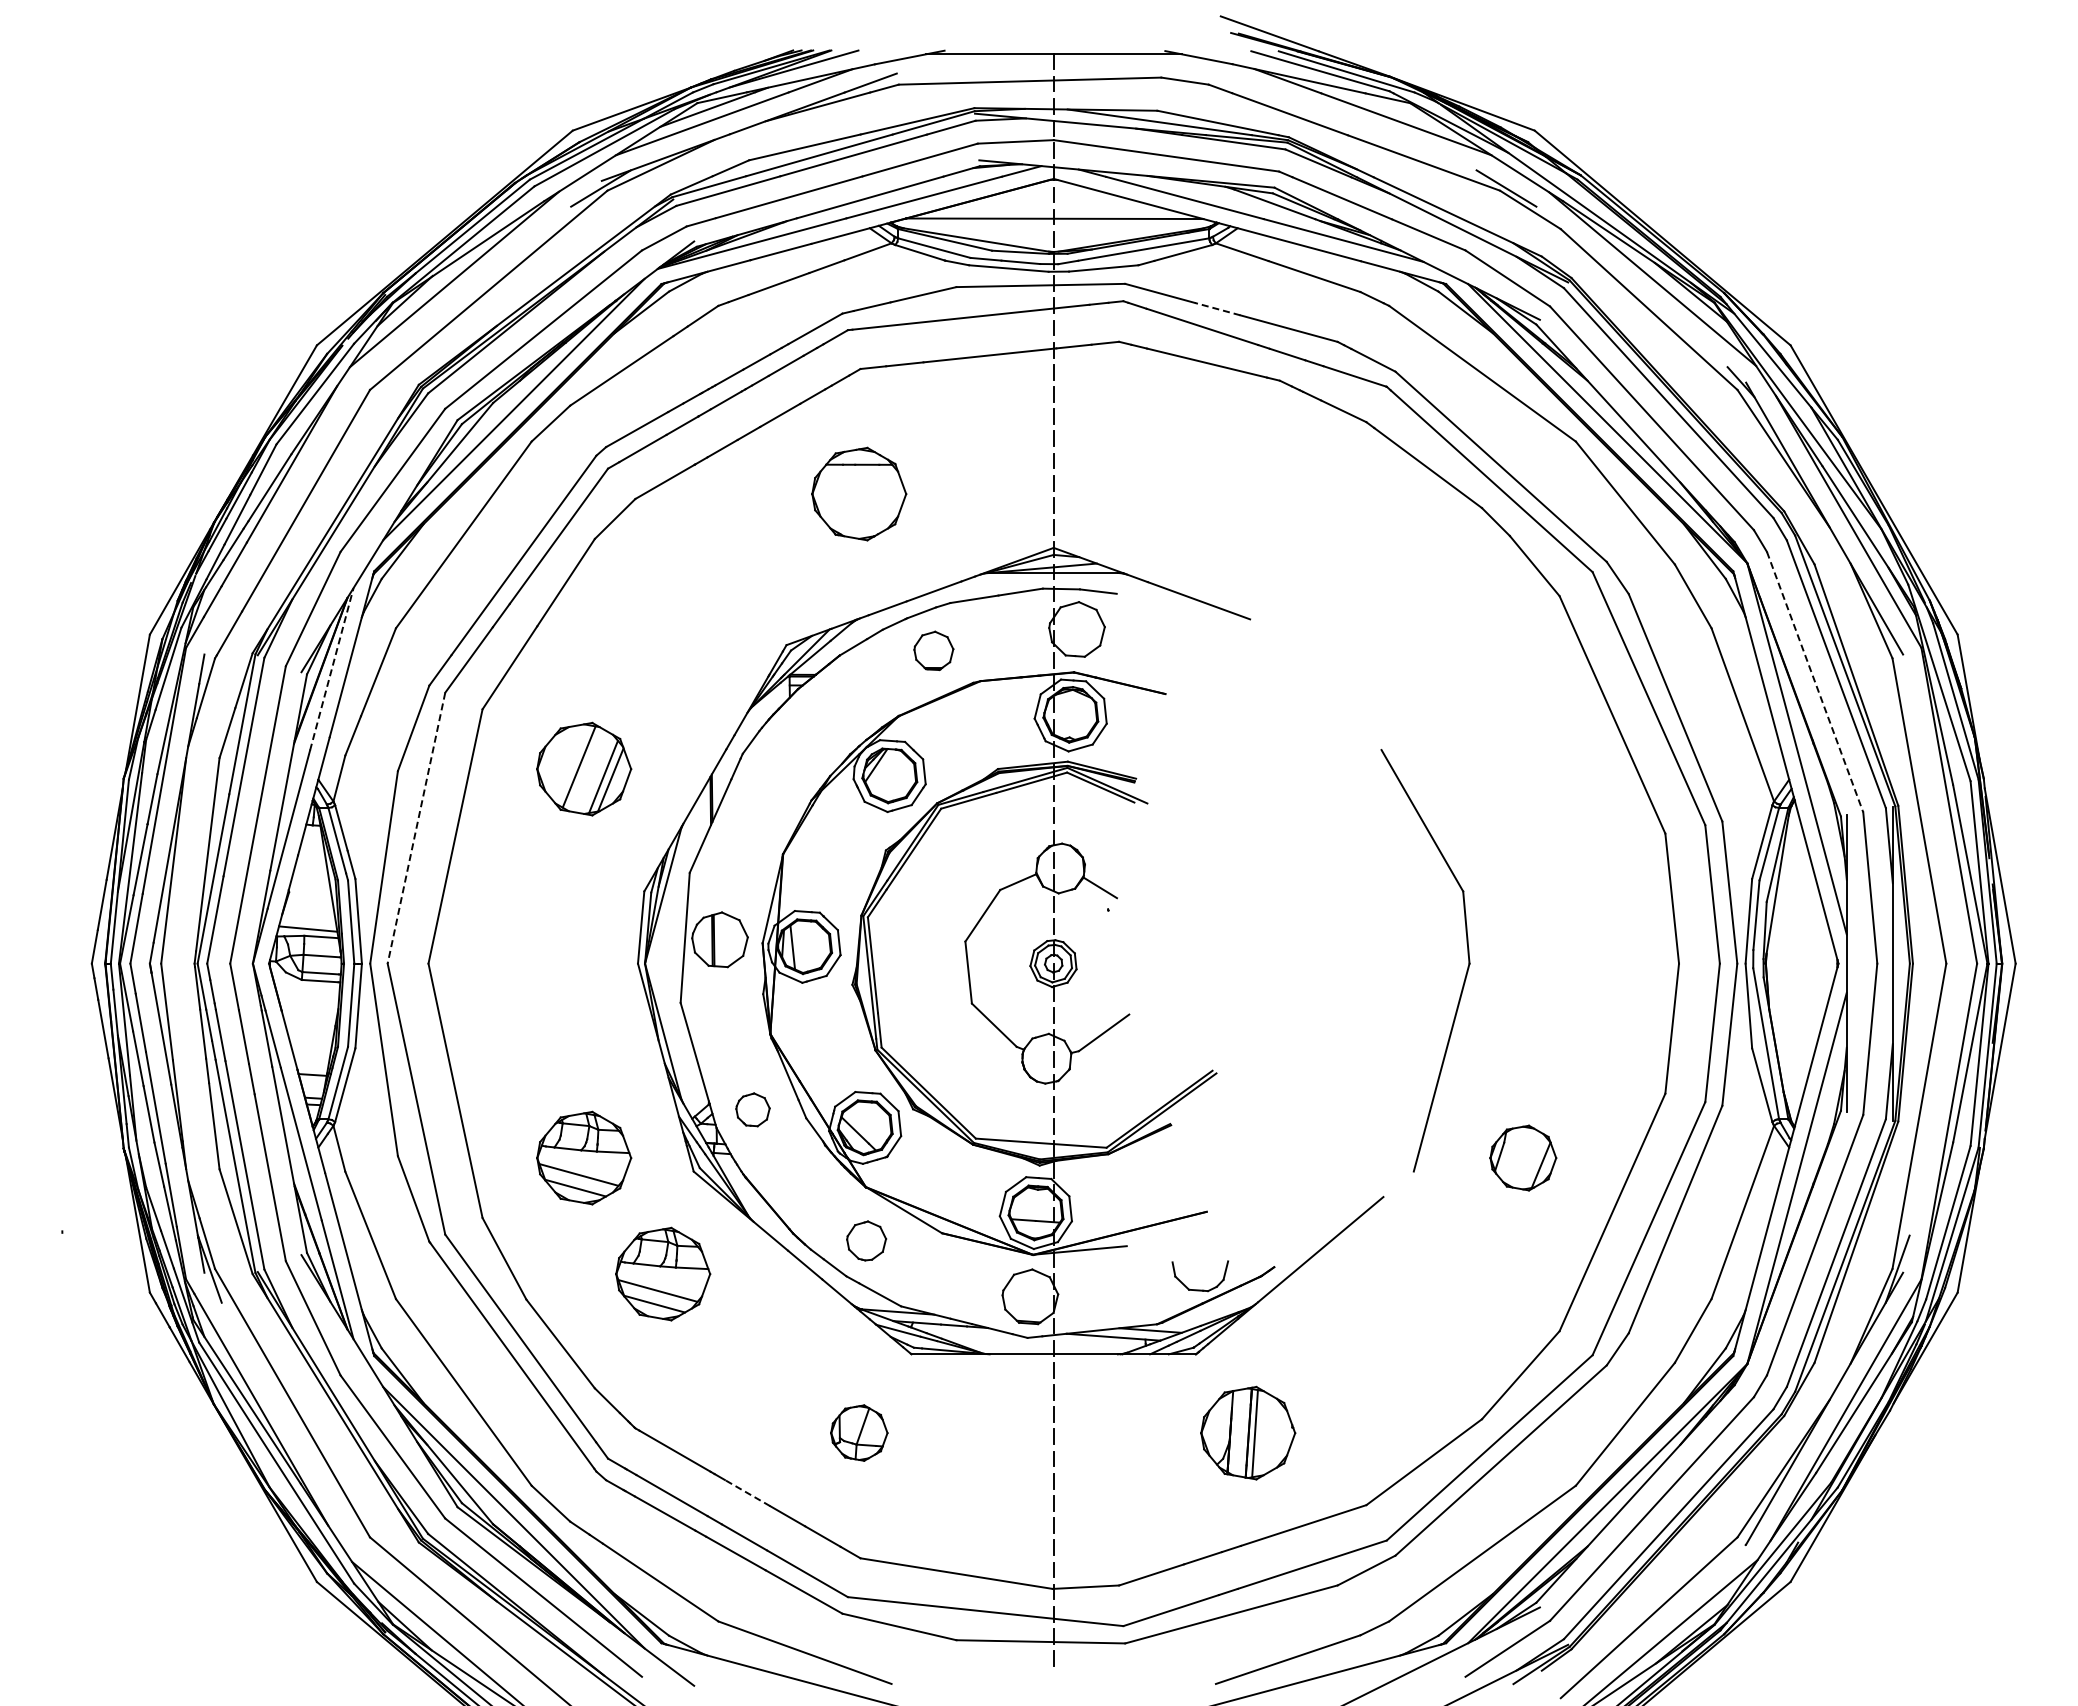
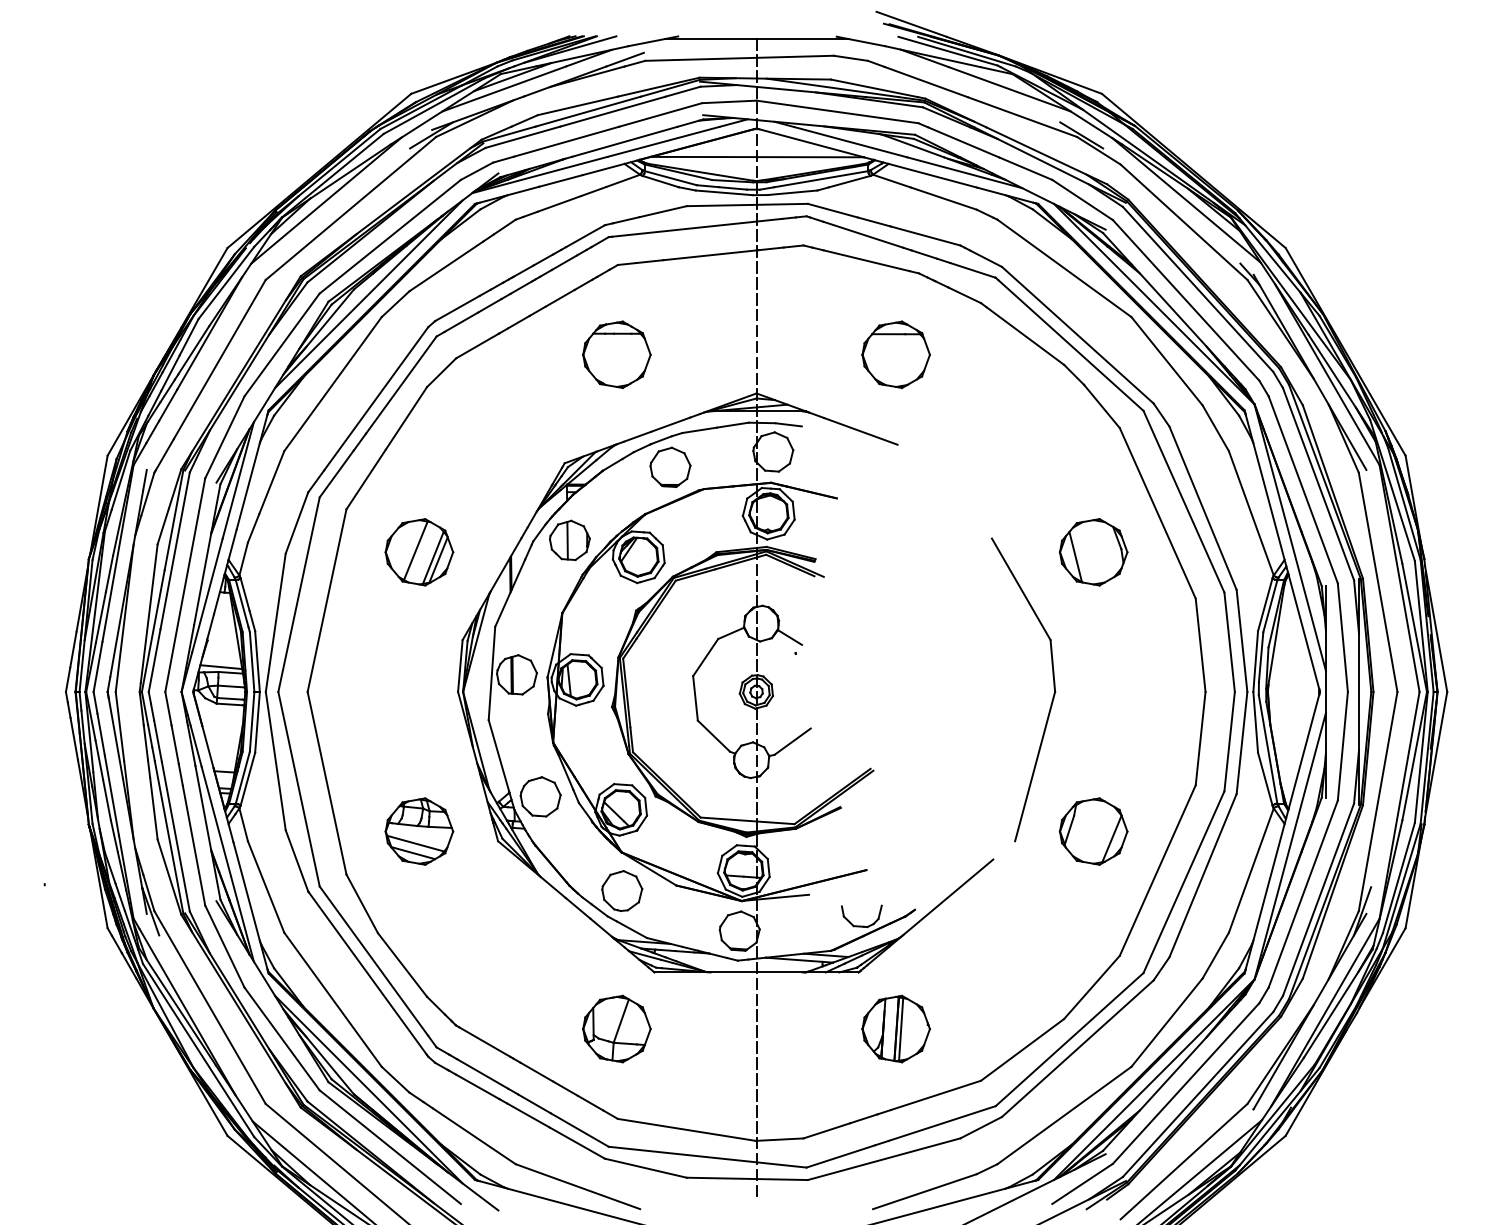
line: (1217, 309) -> (874, 222), dashed -> solid
part: (1248, 493) -> (896, 354), added
part: (933, 650) -> (670, 467), size x1.43
line: (331, 668) -> (238, 480), dashed -> solid
line: (1815, 682) -> (1303, 490), dashed -> solid
part: (793, 752) -> (569, 540), added
part: (1523, 768) -> (1093, 551), added
line: (416, 828) -> (299, 594), dashed -> solid
part: (752, 1109) -> (540, 796), size x1.67
part: (1523, 1157) -> (1093, 831), size x1.43
part: (866, 1240) -> (622, 890), size x1.43
part: (663, 1273) -> (476, 914), removed
part: (859, 1432) -> (617, 1028), size x1.67
line: (747, 1492) -> (536, 1071), dashed -> solid

